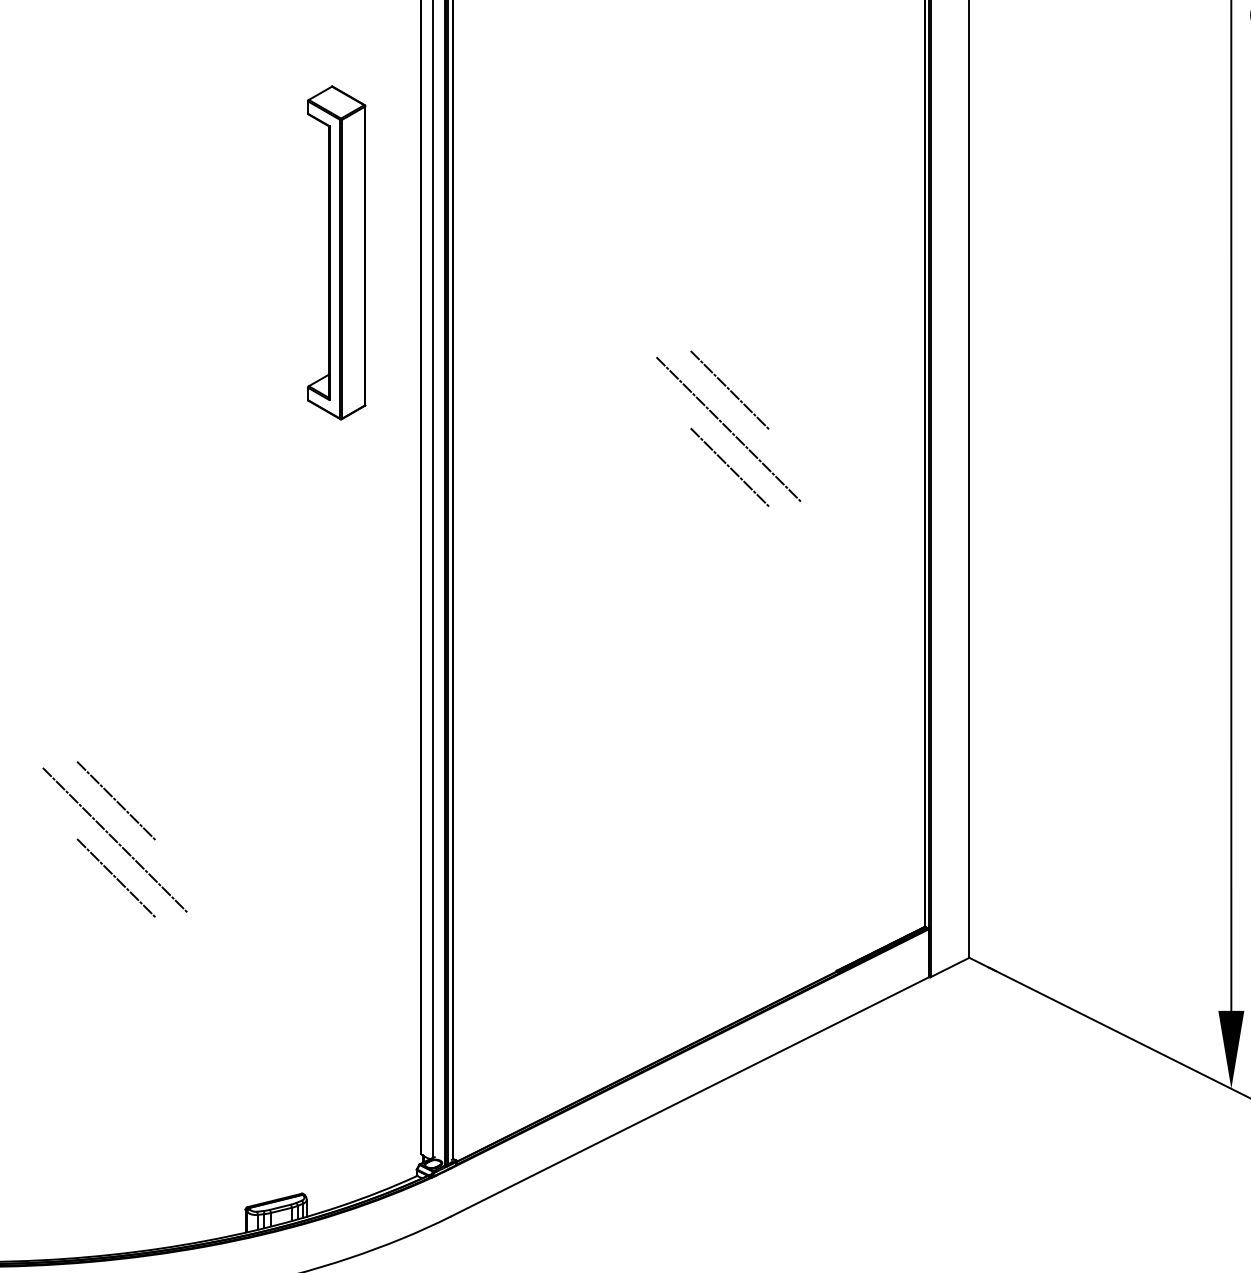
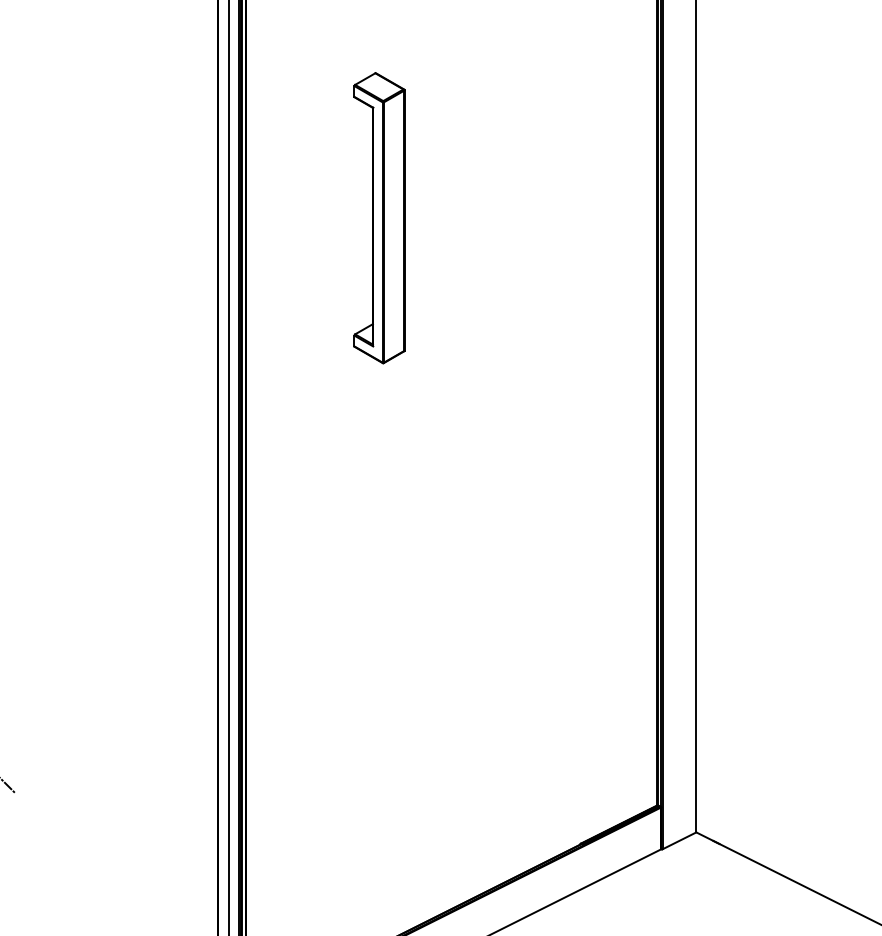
part: (336, 252) -> (379, 217), moved
line: (729, 390) -> (487, 338), removed
line: (728, 429) -> (486, 372), removed
line: (729, 467) -> (487, 405), removed

